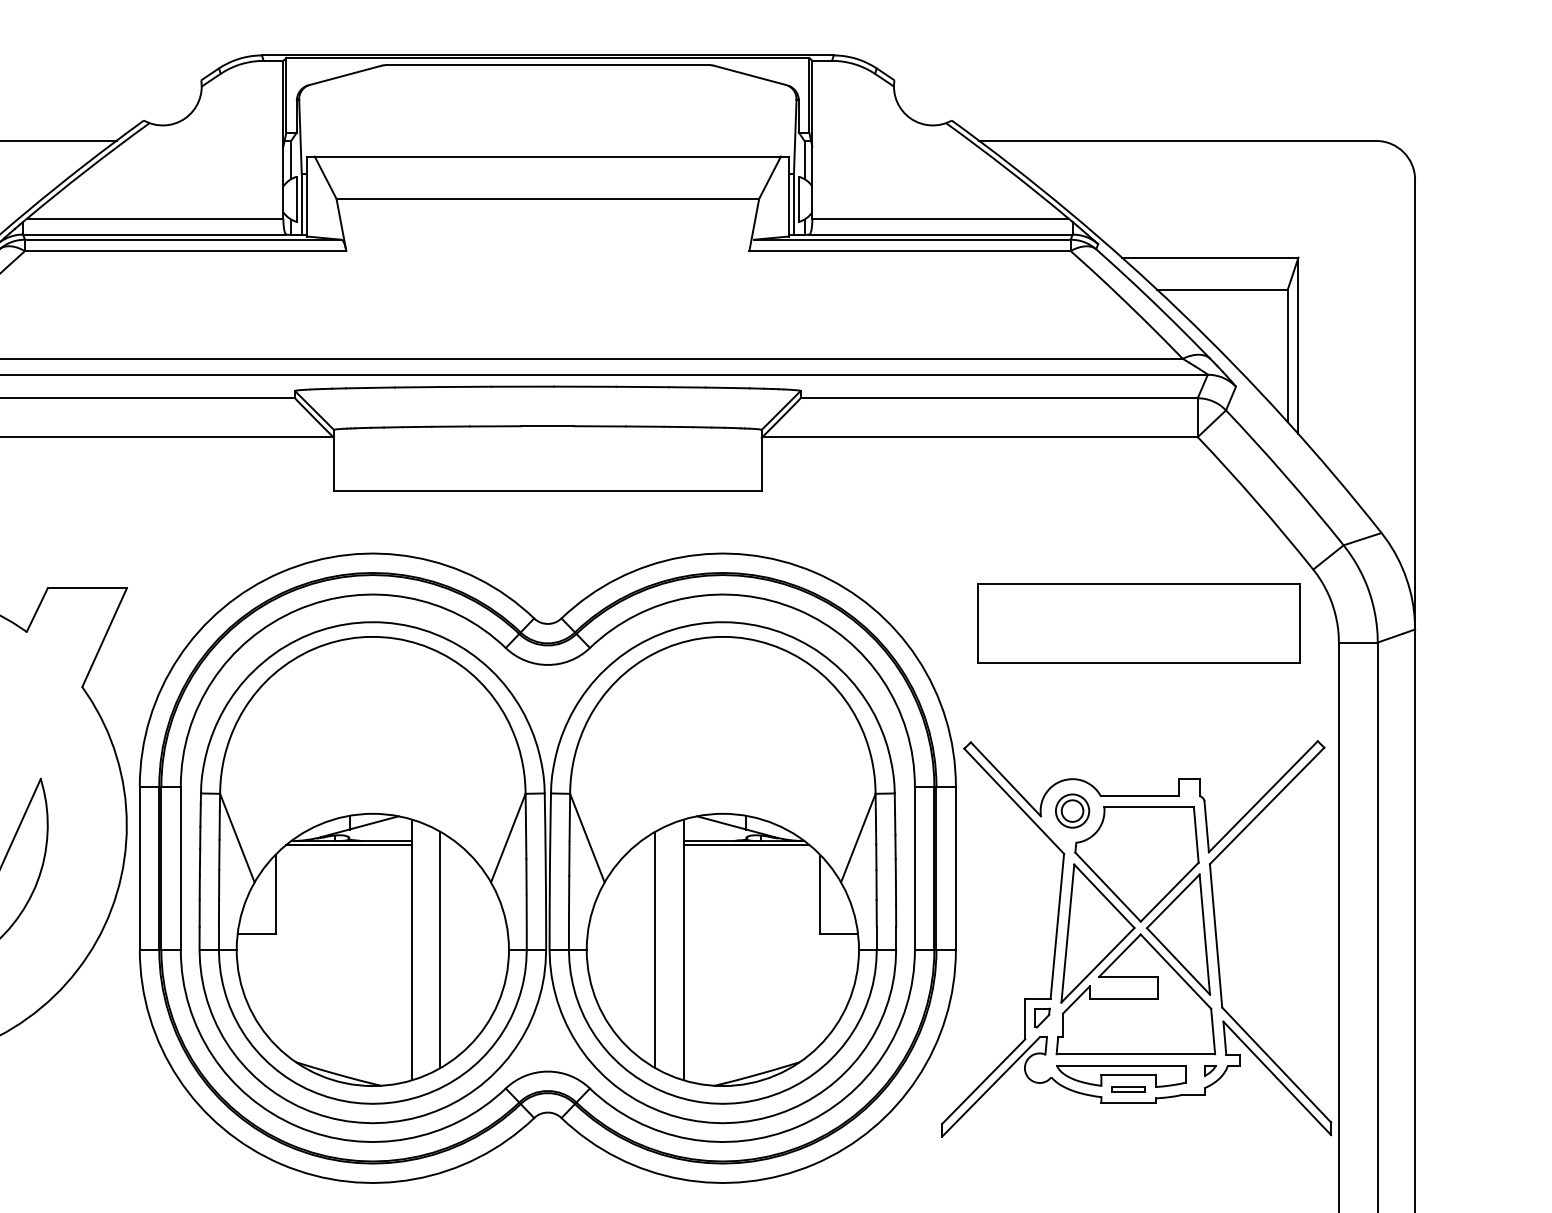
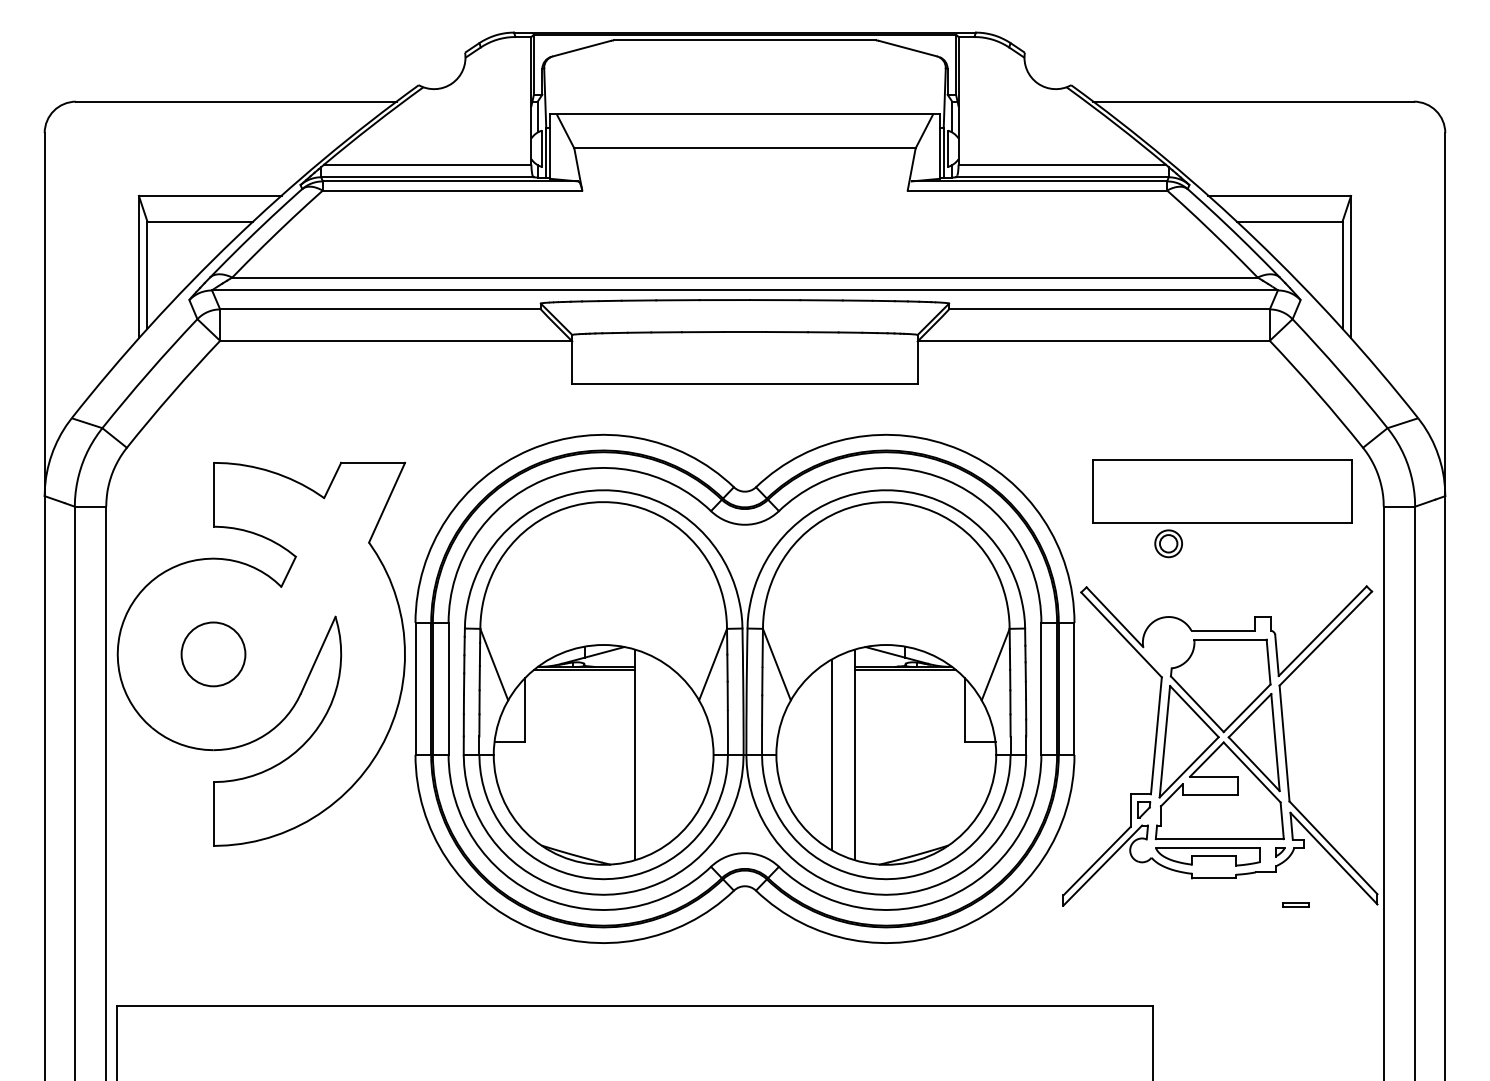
part: (1072, 810) -> (1168, 543), moved
line: (440, 949) -> (658, 754), removed
part: (1128, 1088) -> (1295, 904), moved

